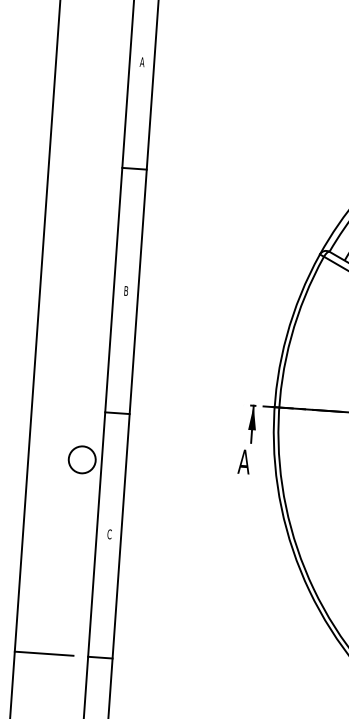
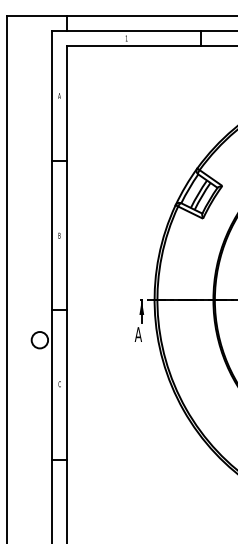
line: (43, 653) -> (24, 459), removed

